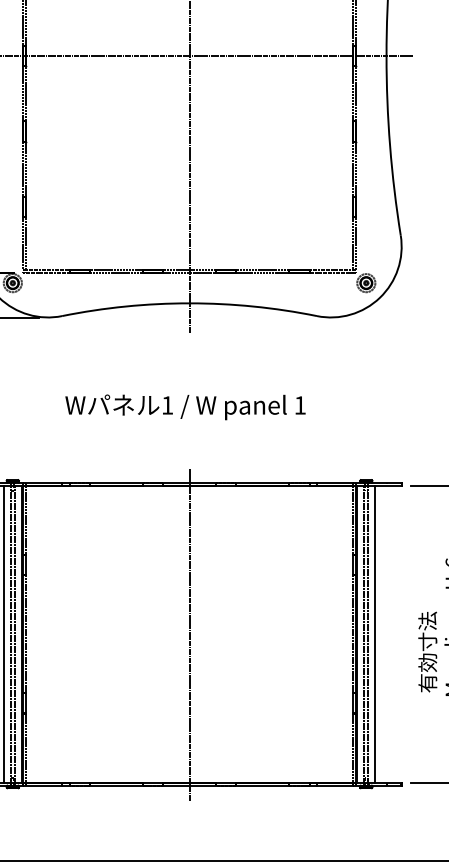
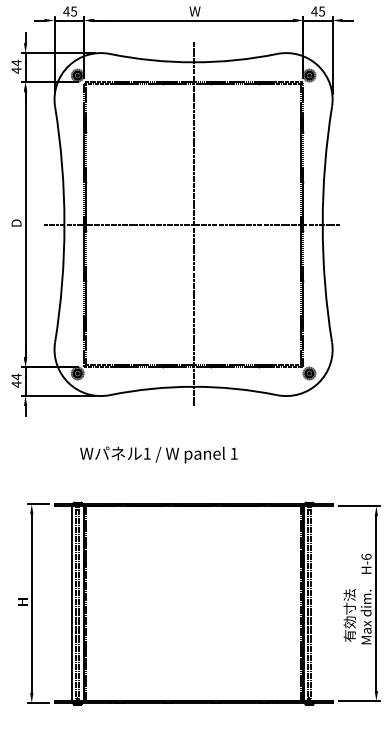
text: (184, 406) -> (158, 454), moved
line: (189, 633) -> (193, 603), removed
line: (375, 633) -> (315, 603), removed

